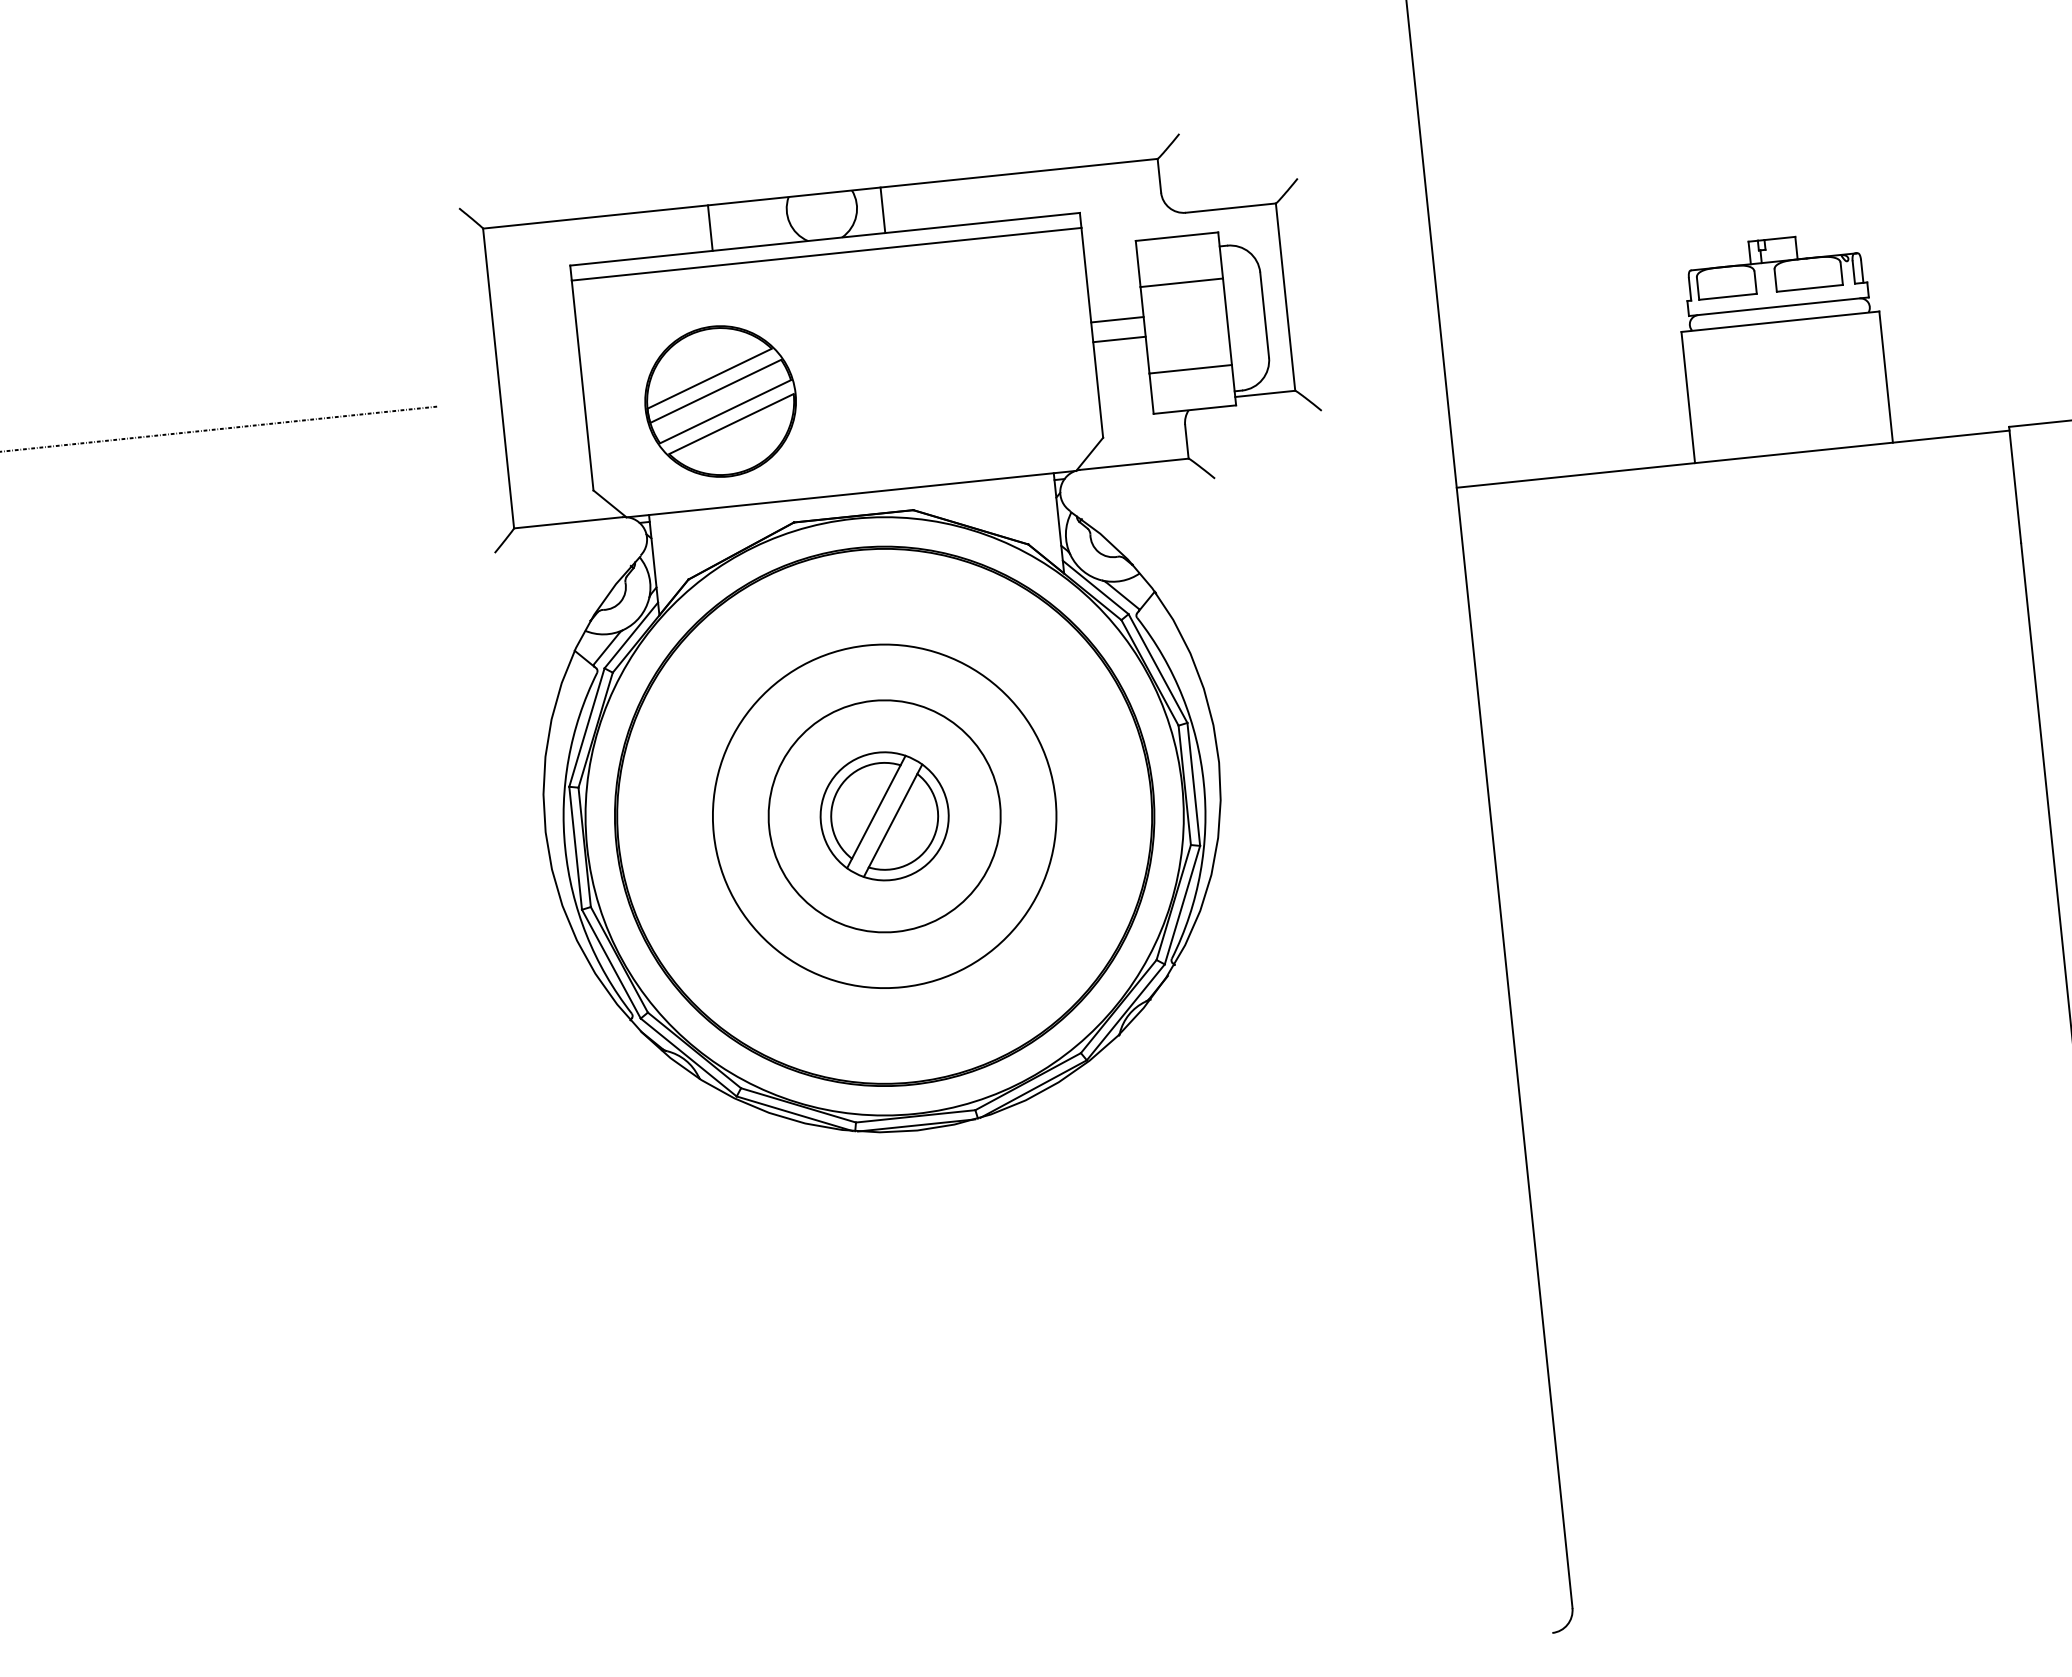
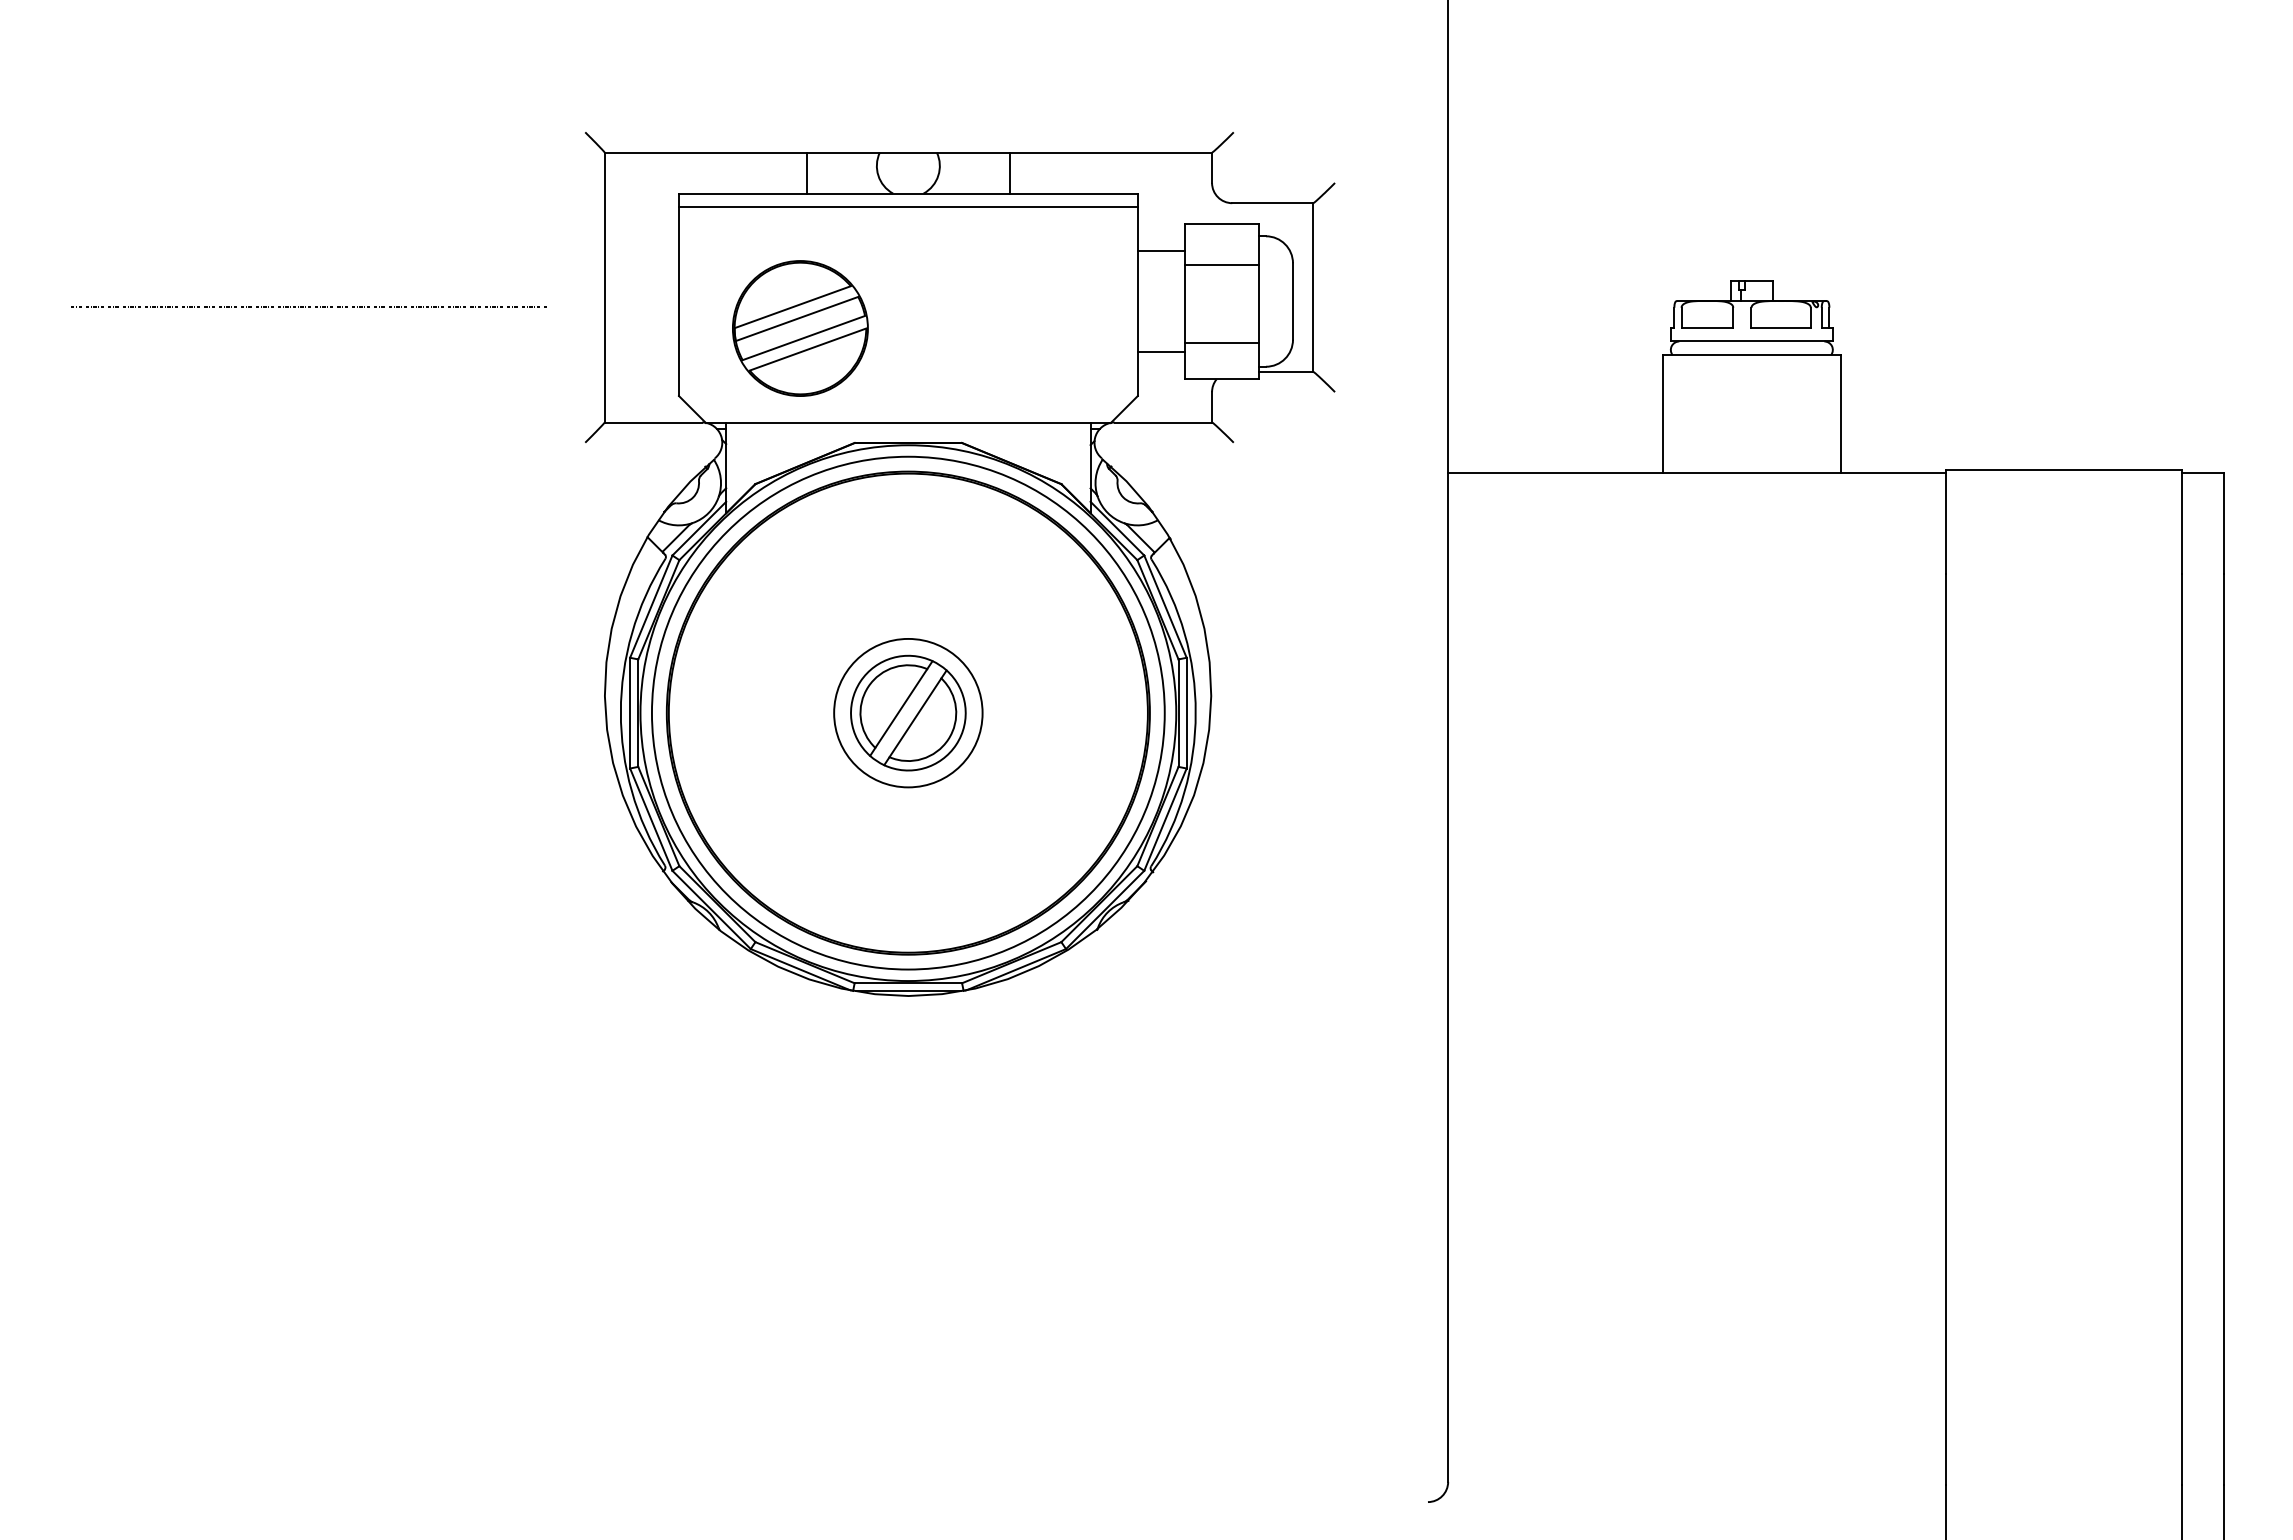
line: (882, 209) -> (1009, 172), moved
line: (1117, 320) -> (1161, 352), moved
line: (1119, 338) -> (1161, 250), moved
circle: (883, 815) -> (907, 712), size x1.67
circle: (884, 815) -> (908, 712), size x0.71

